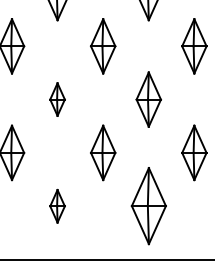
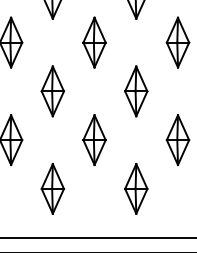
part: (57, 99) -> (52, 91), size x1.67
part: (57, 206) -> (52, 189), size x1.67
part: (148, 206) -> (136, 189), size x0.71

